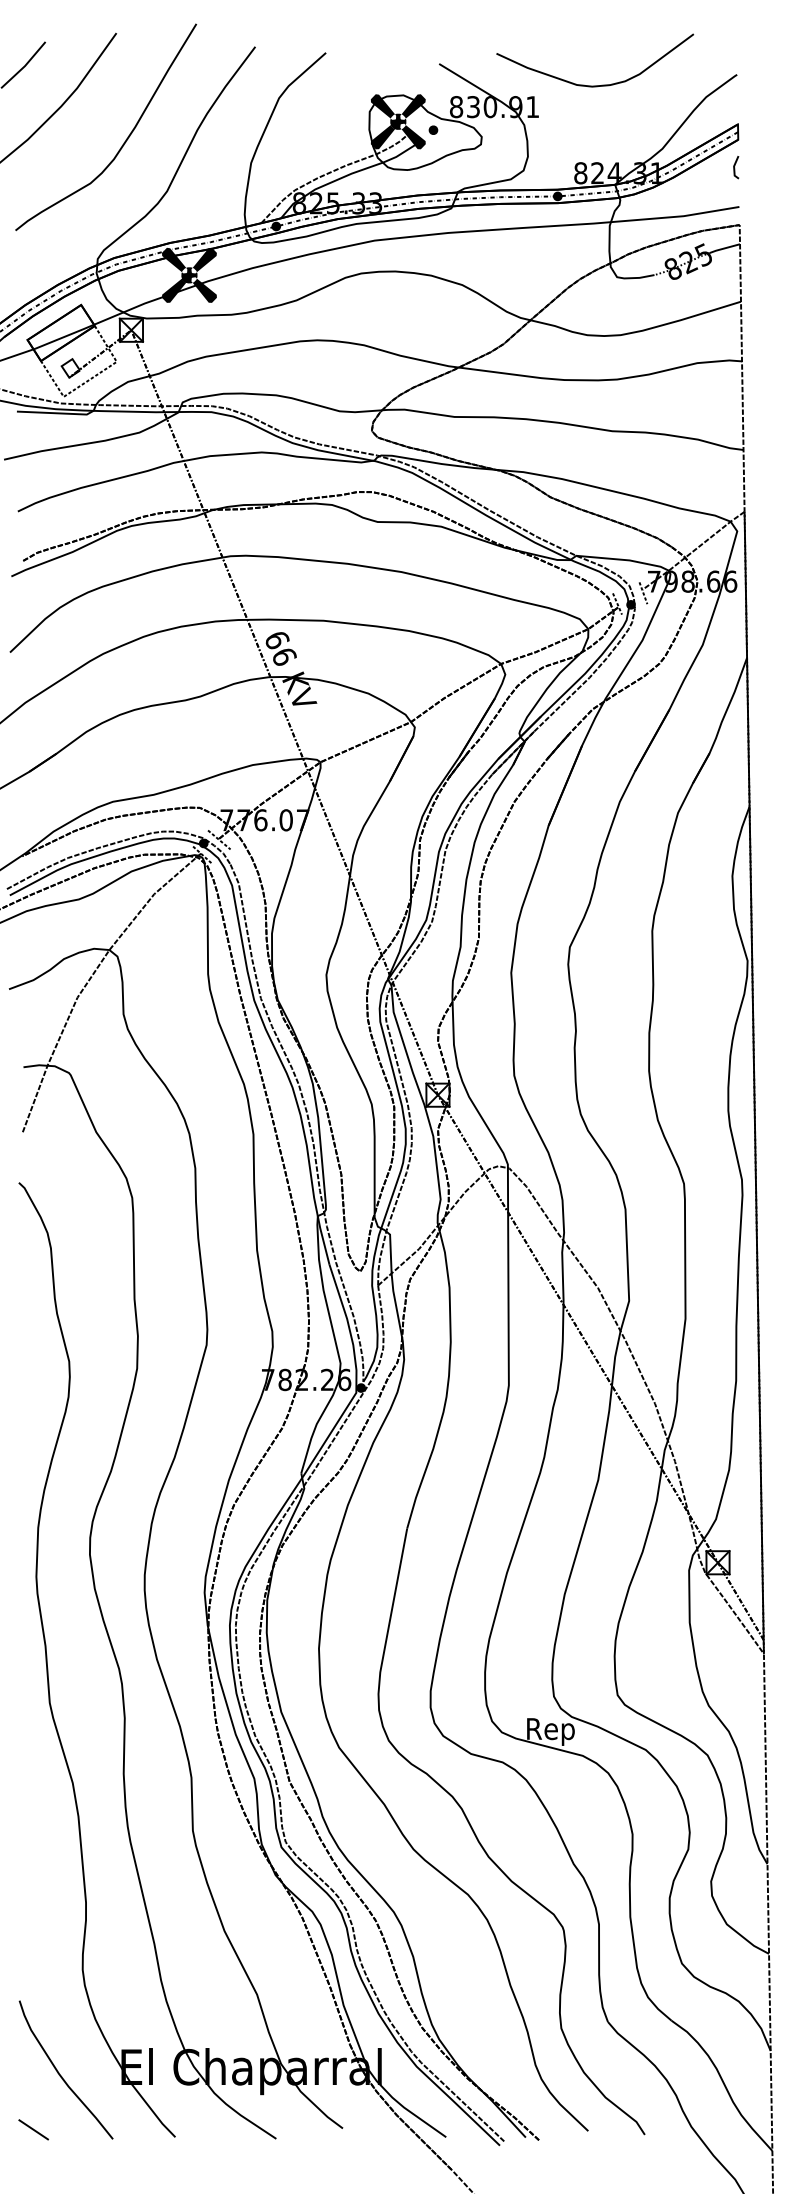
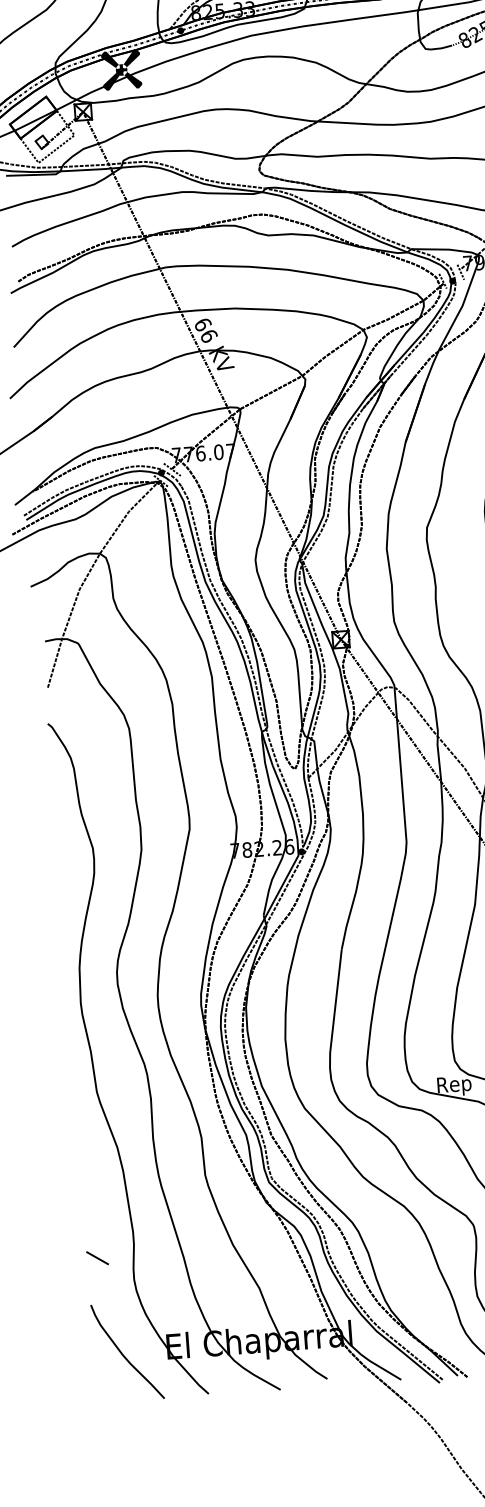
line: (33, 2129) -> (97, 1258), moved

